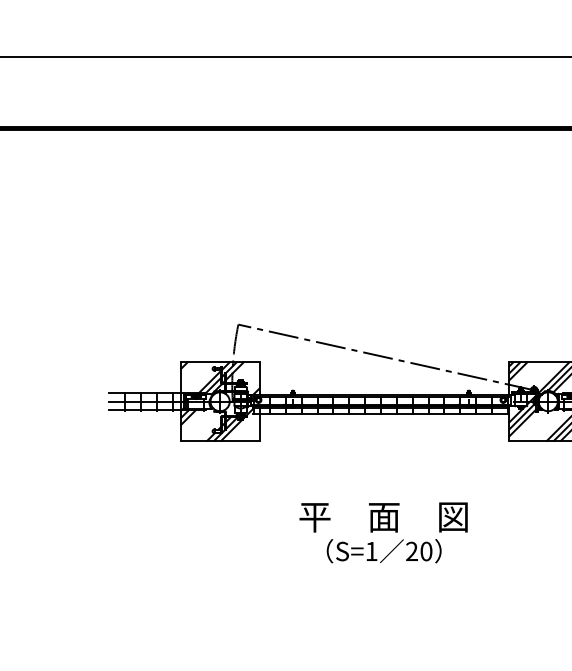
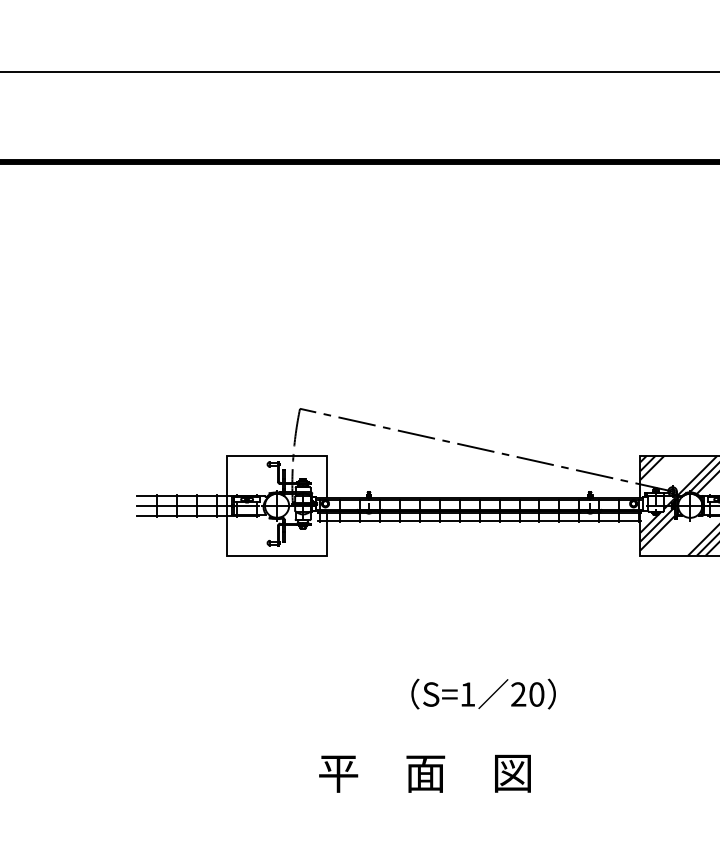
hatch: (219, 401) -> (276, 505), removed
text: (383, 517) -> (424, 773), moved

